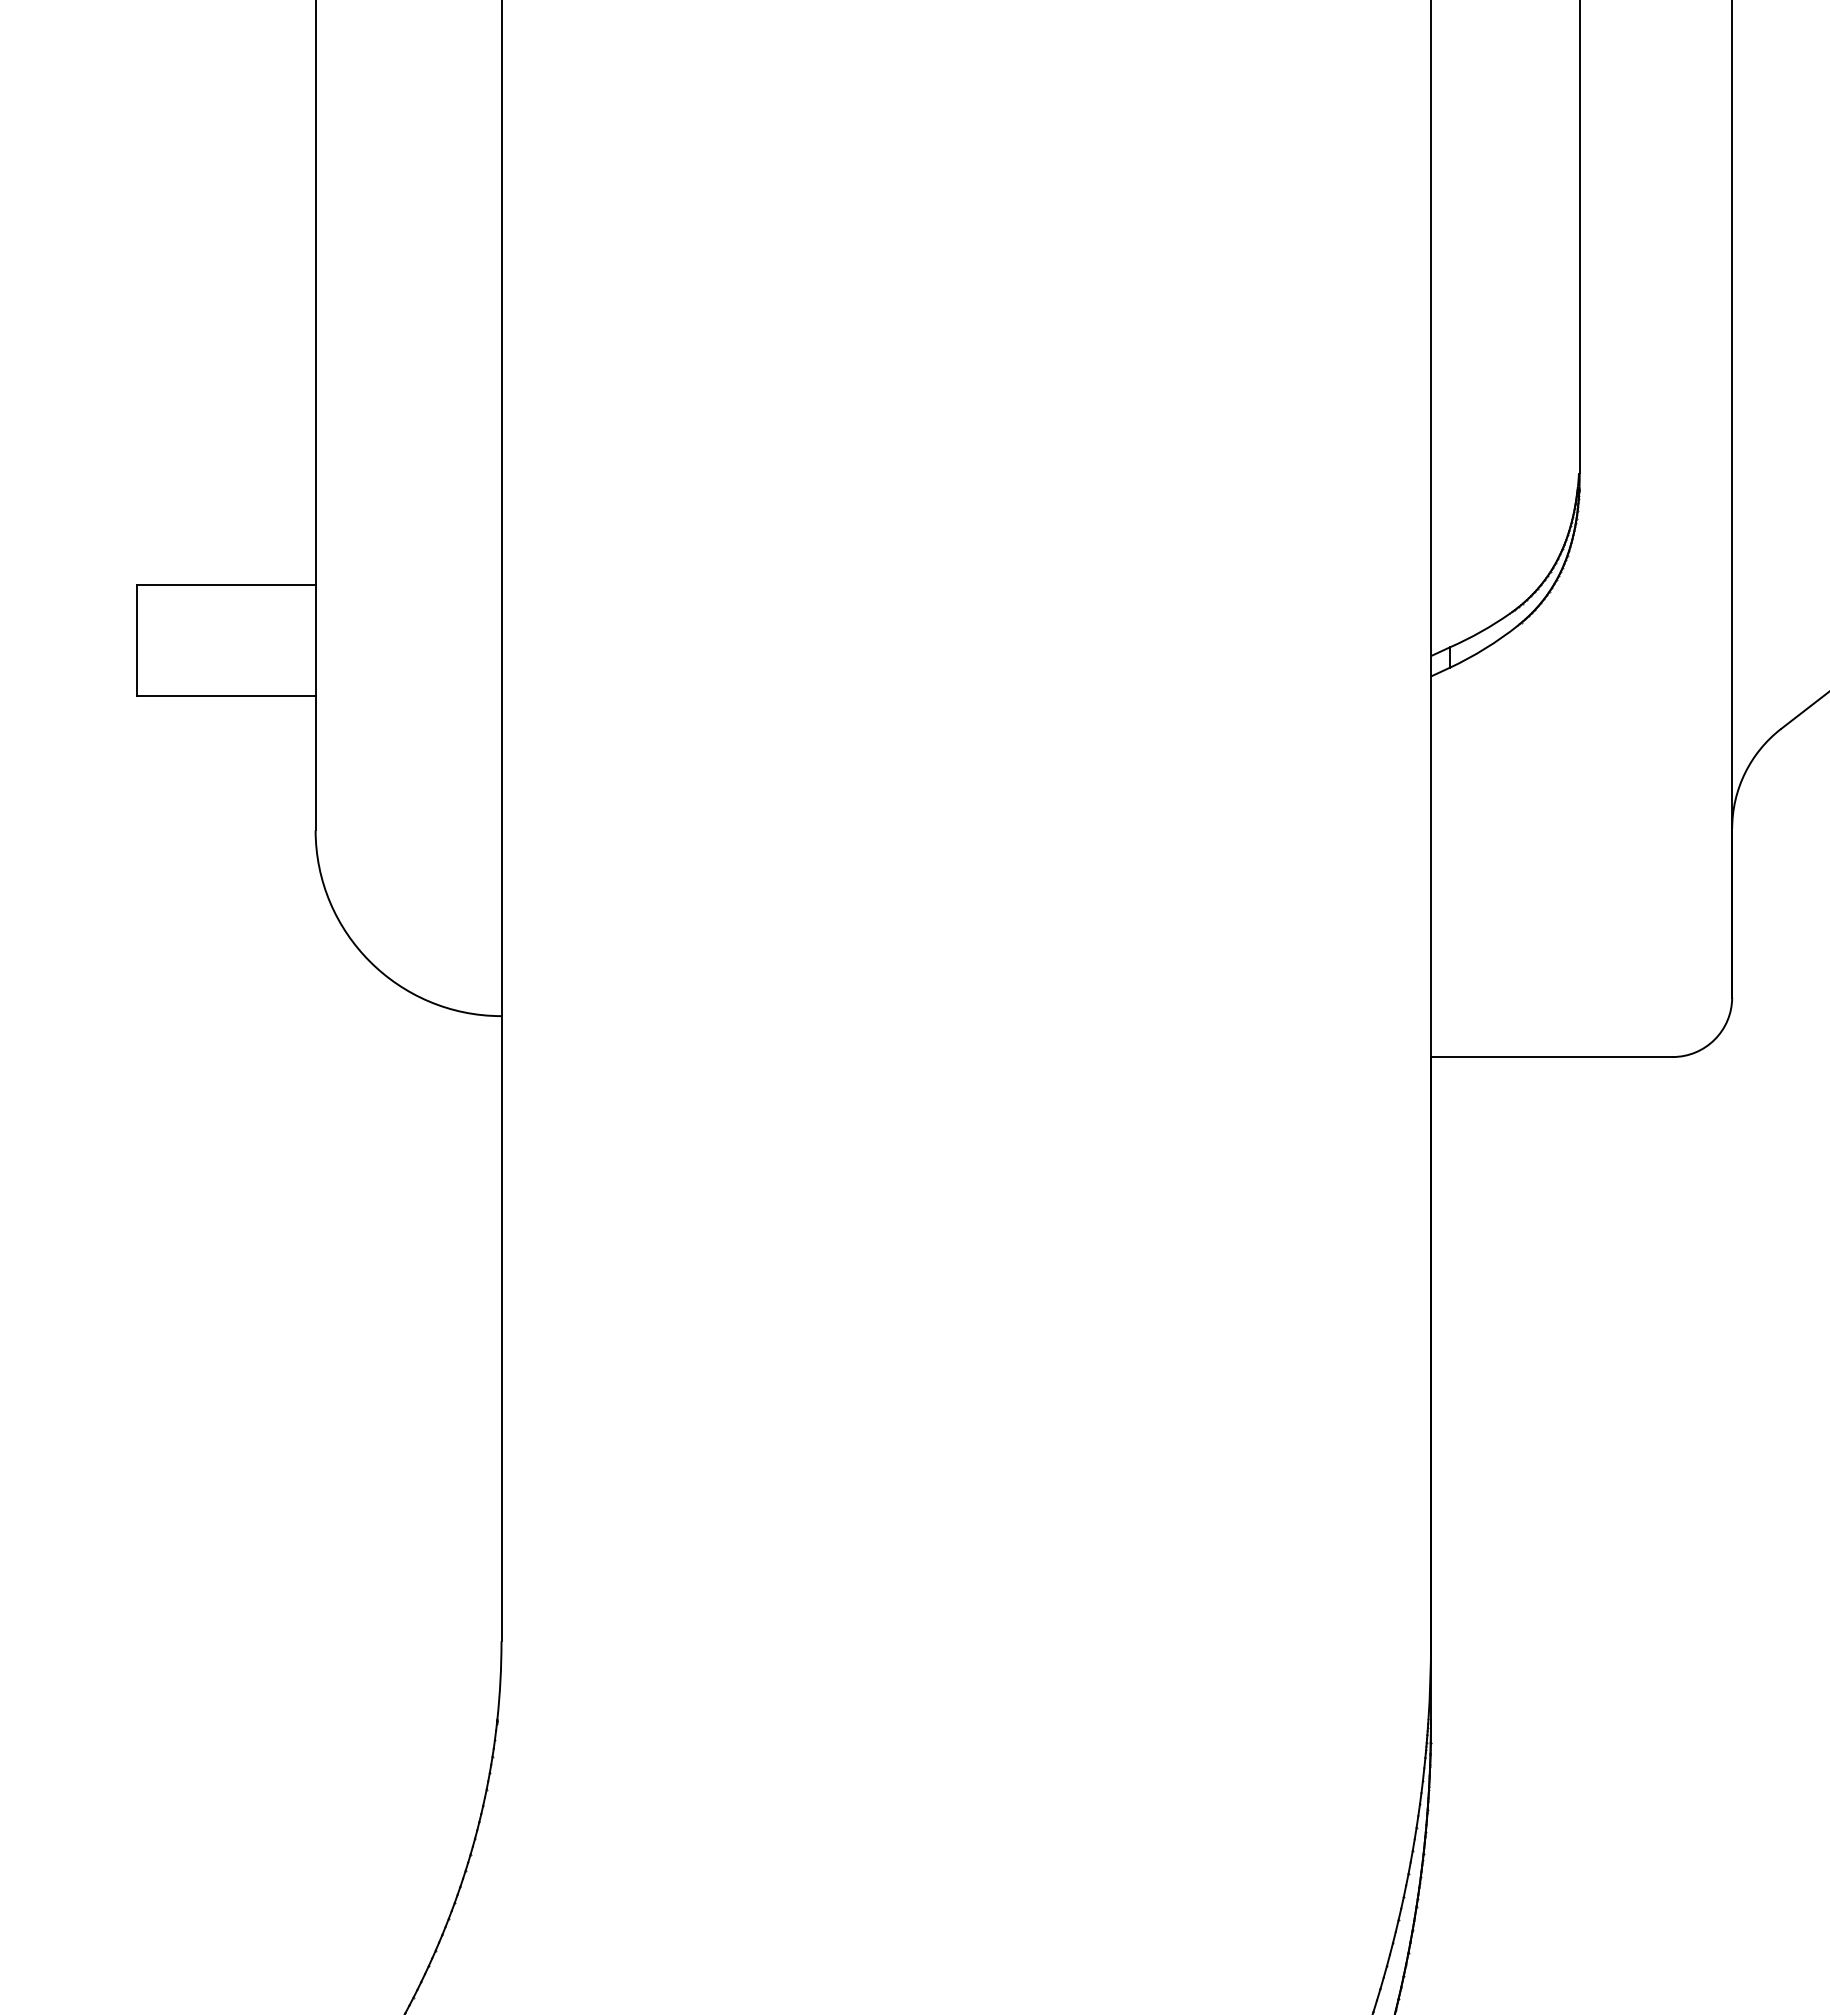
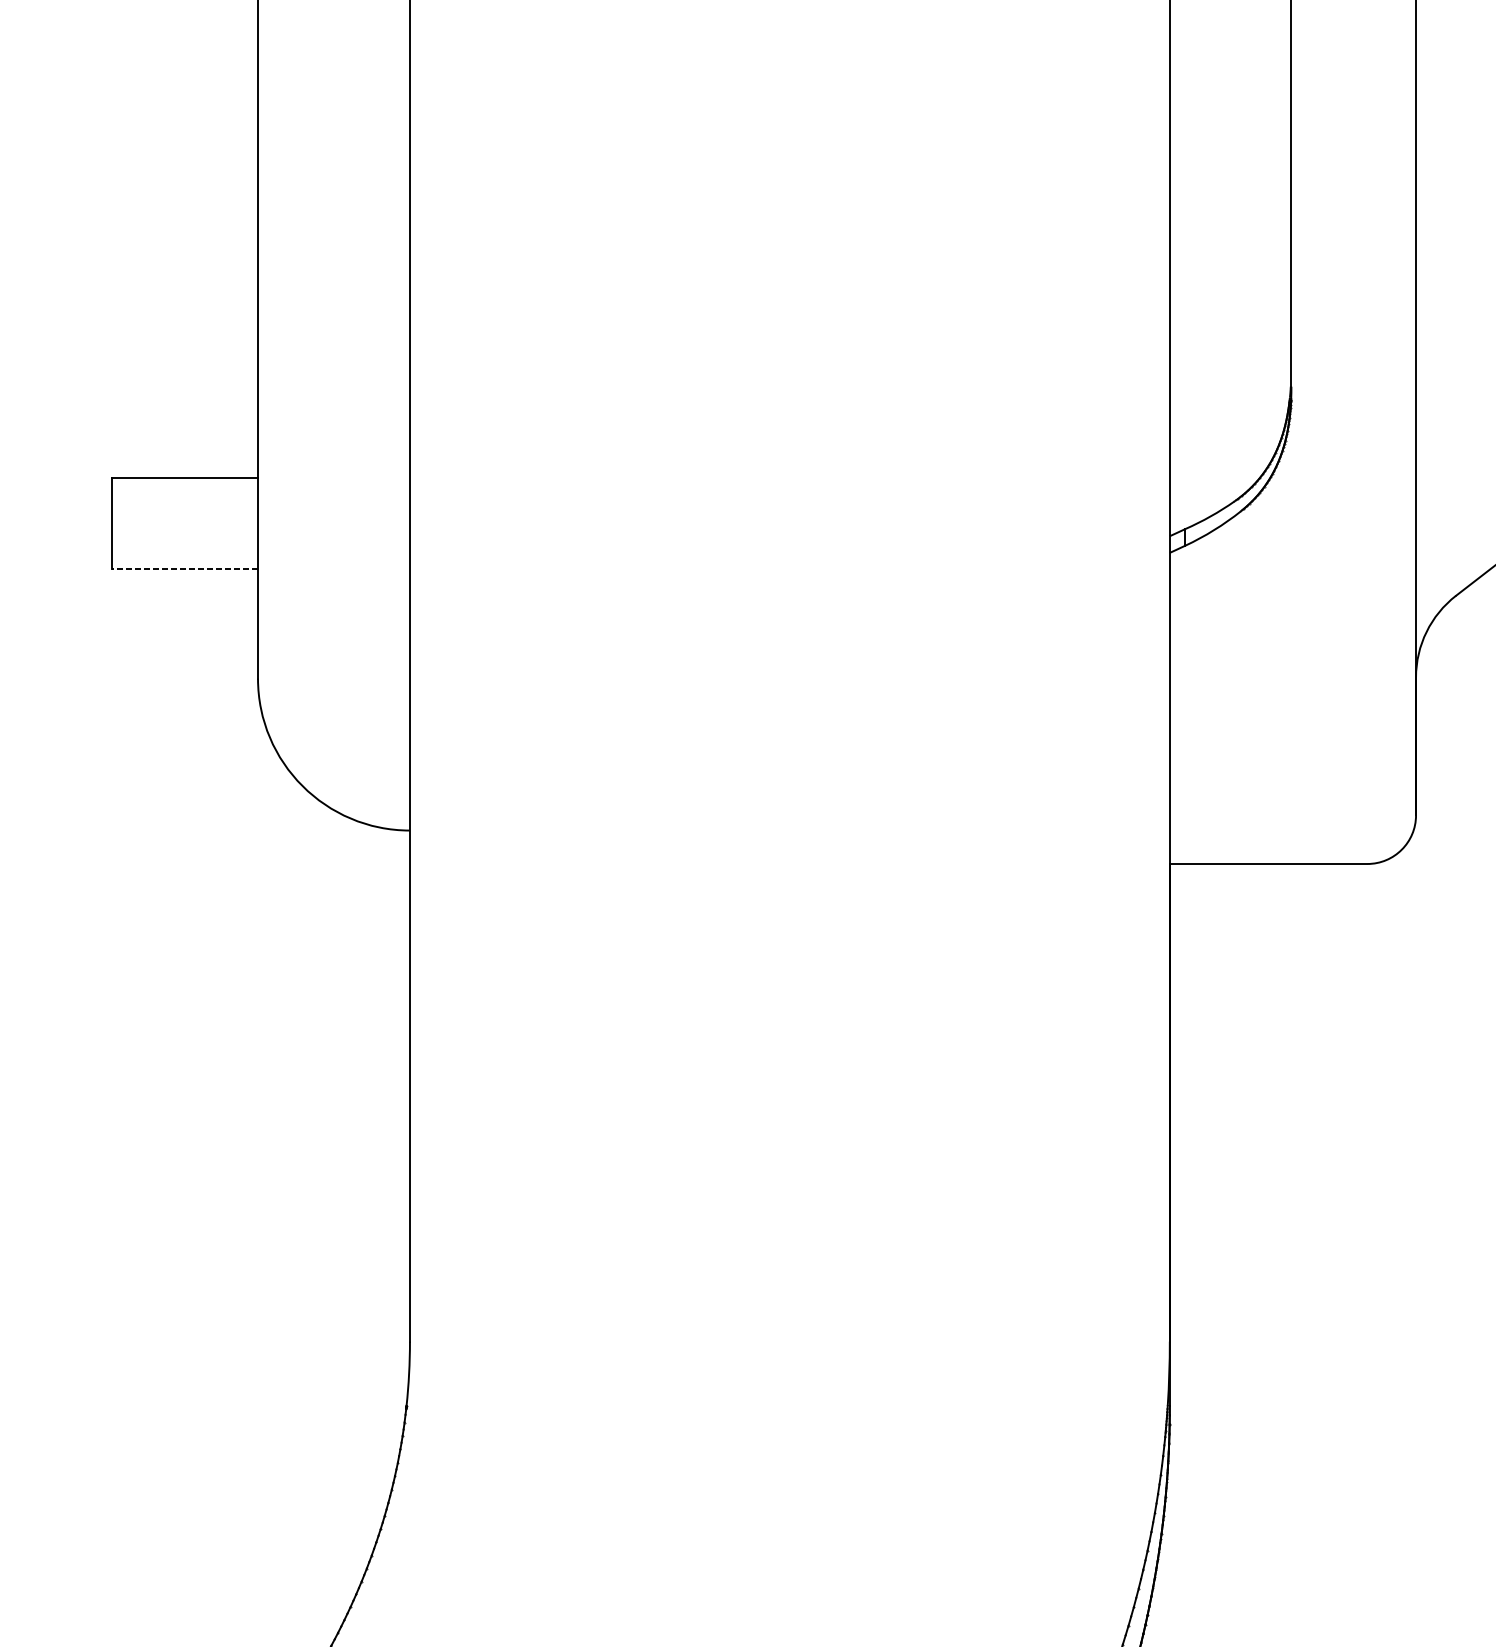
line: (225, 696) -> (184, 569), solid -> dashed

